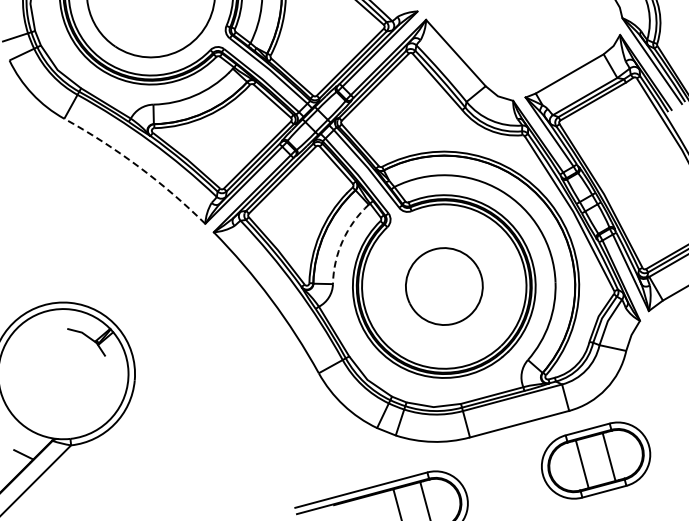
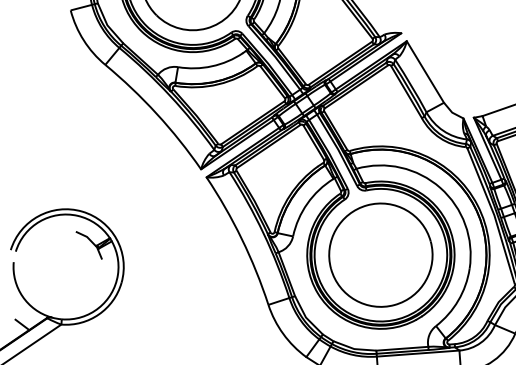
arc: (138, 166) -> (156, 113), dashed -> solid
arc: (342, 240) -> (307, 203), dashed -> solid
part: (444, 286) -> (381, 255), size x1.67

